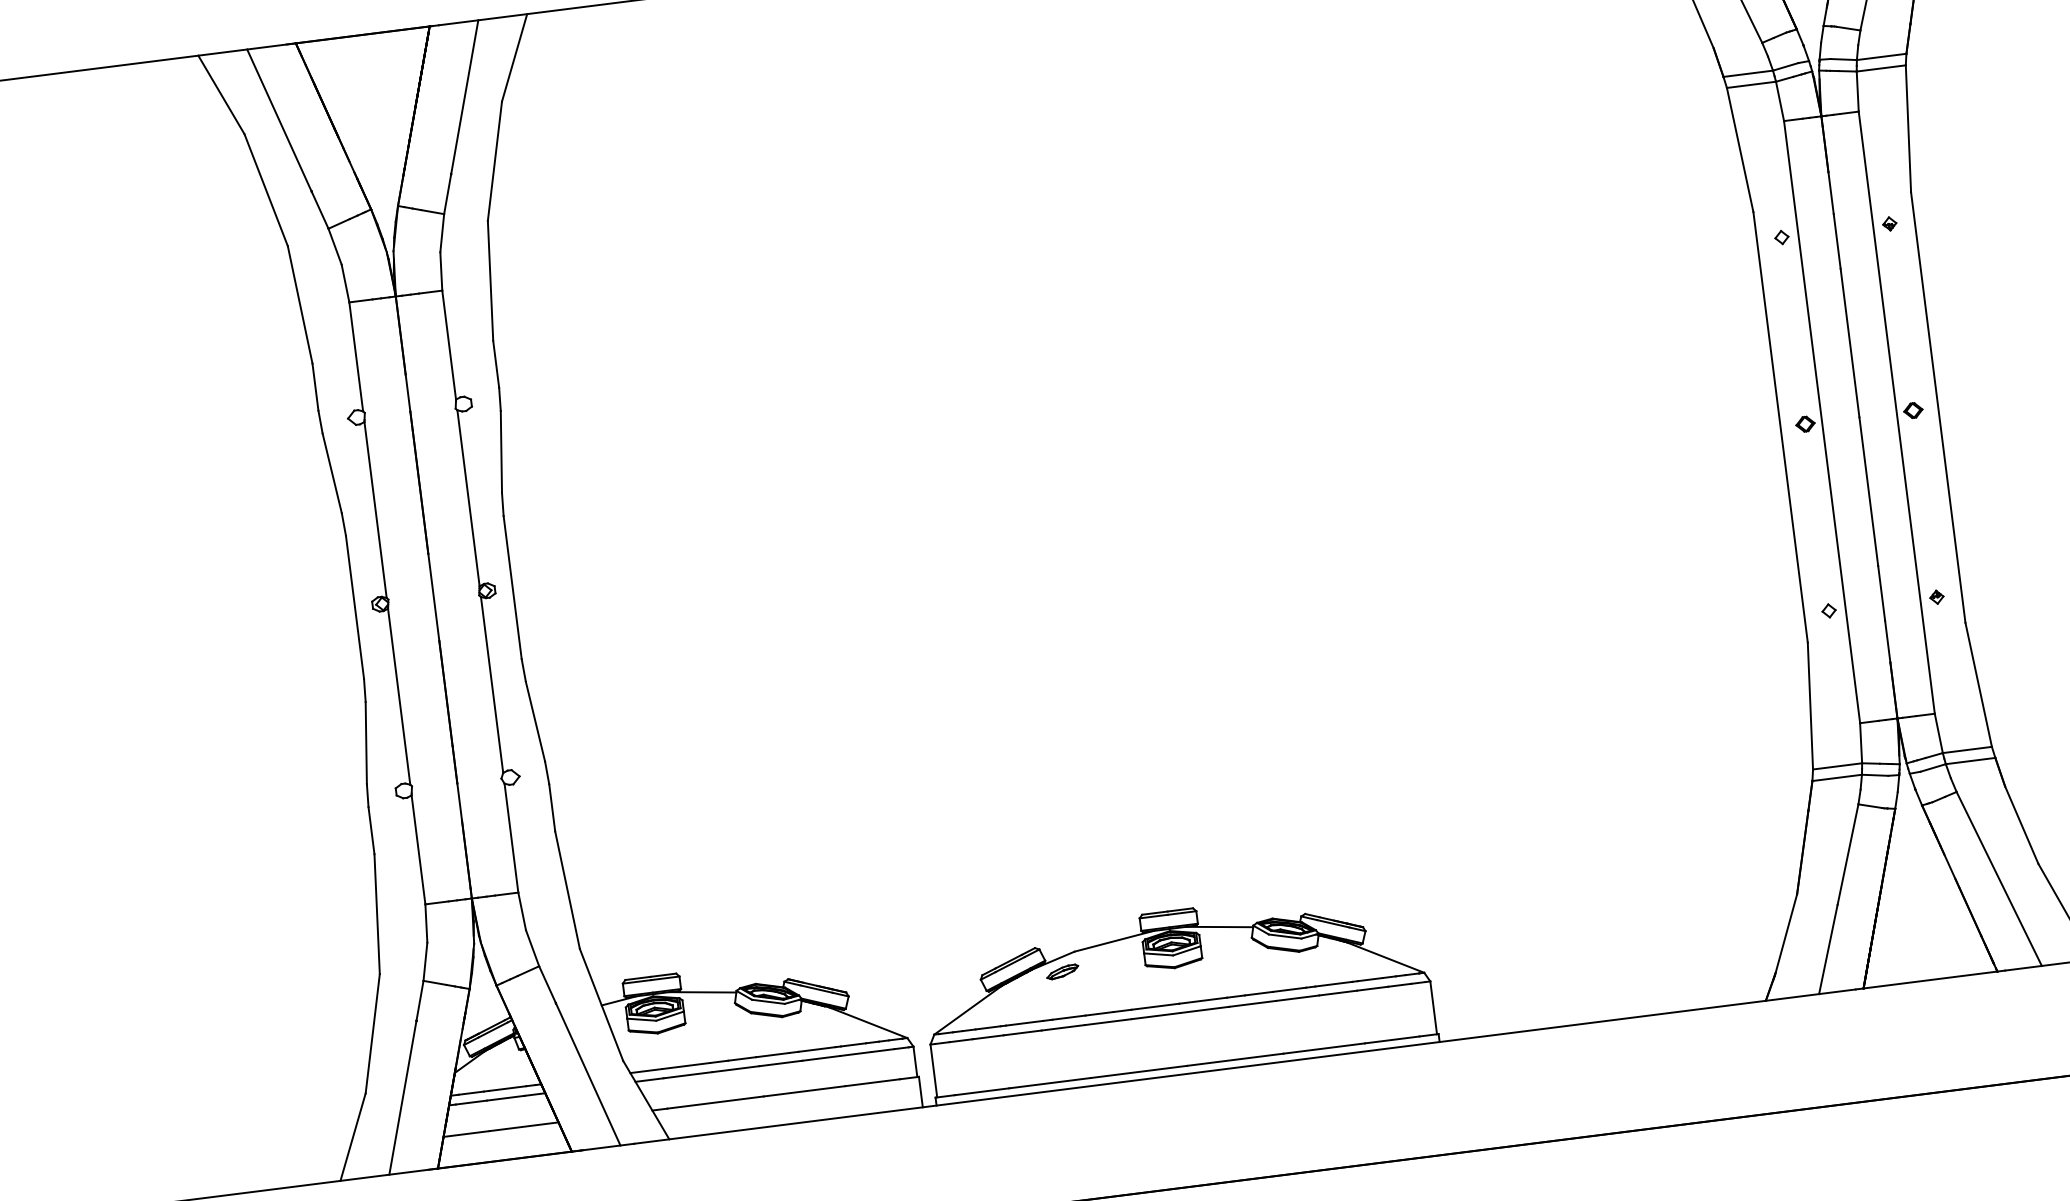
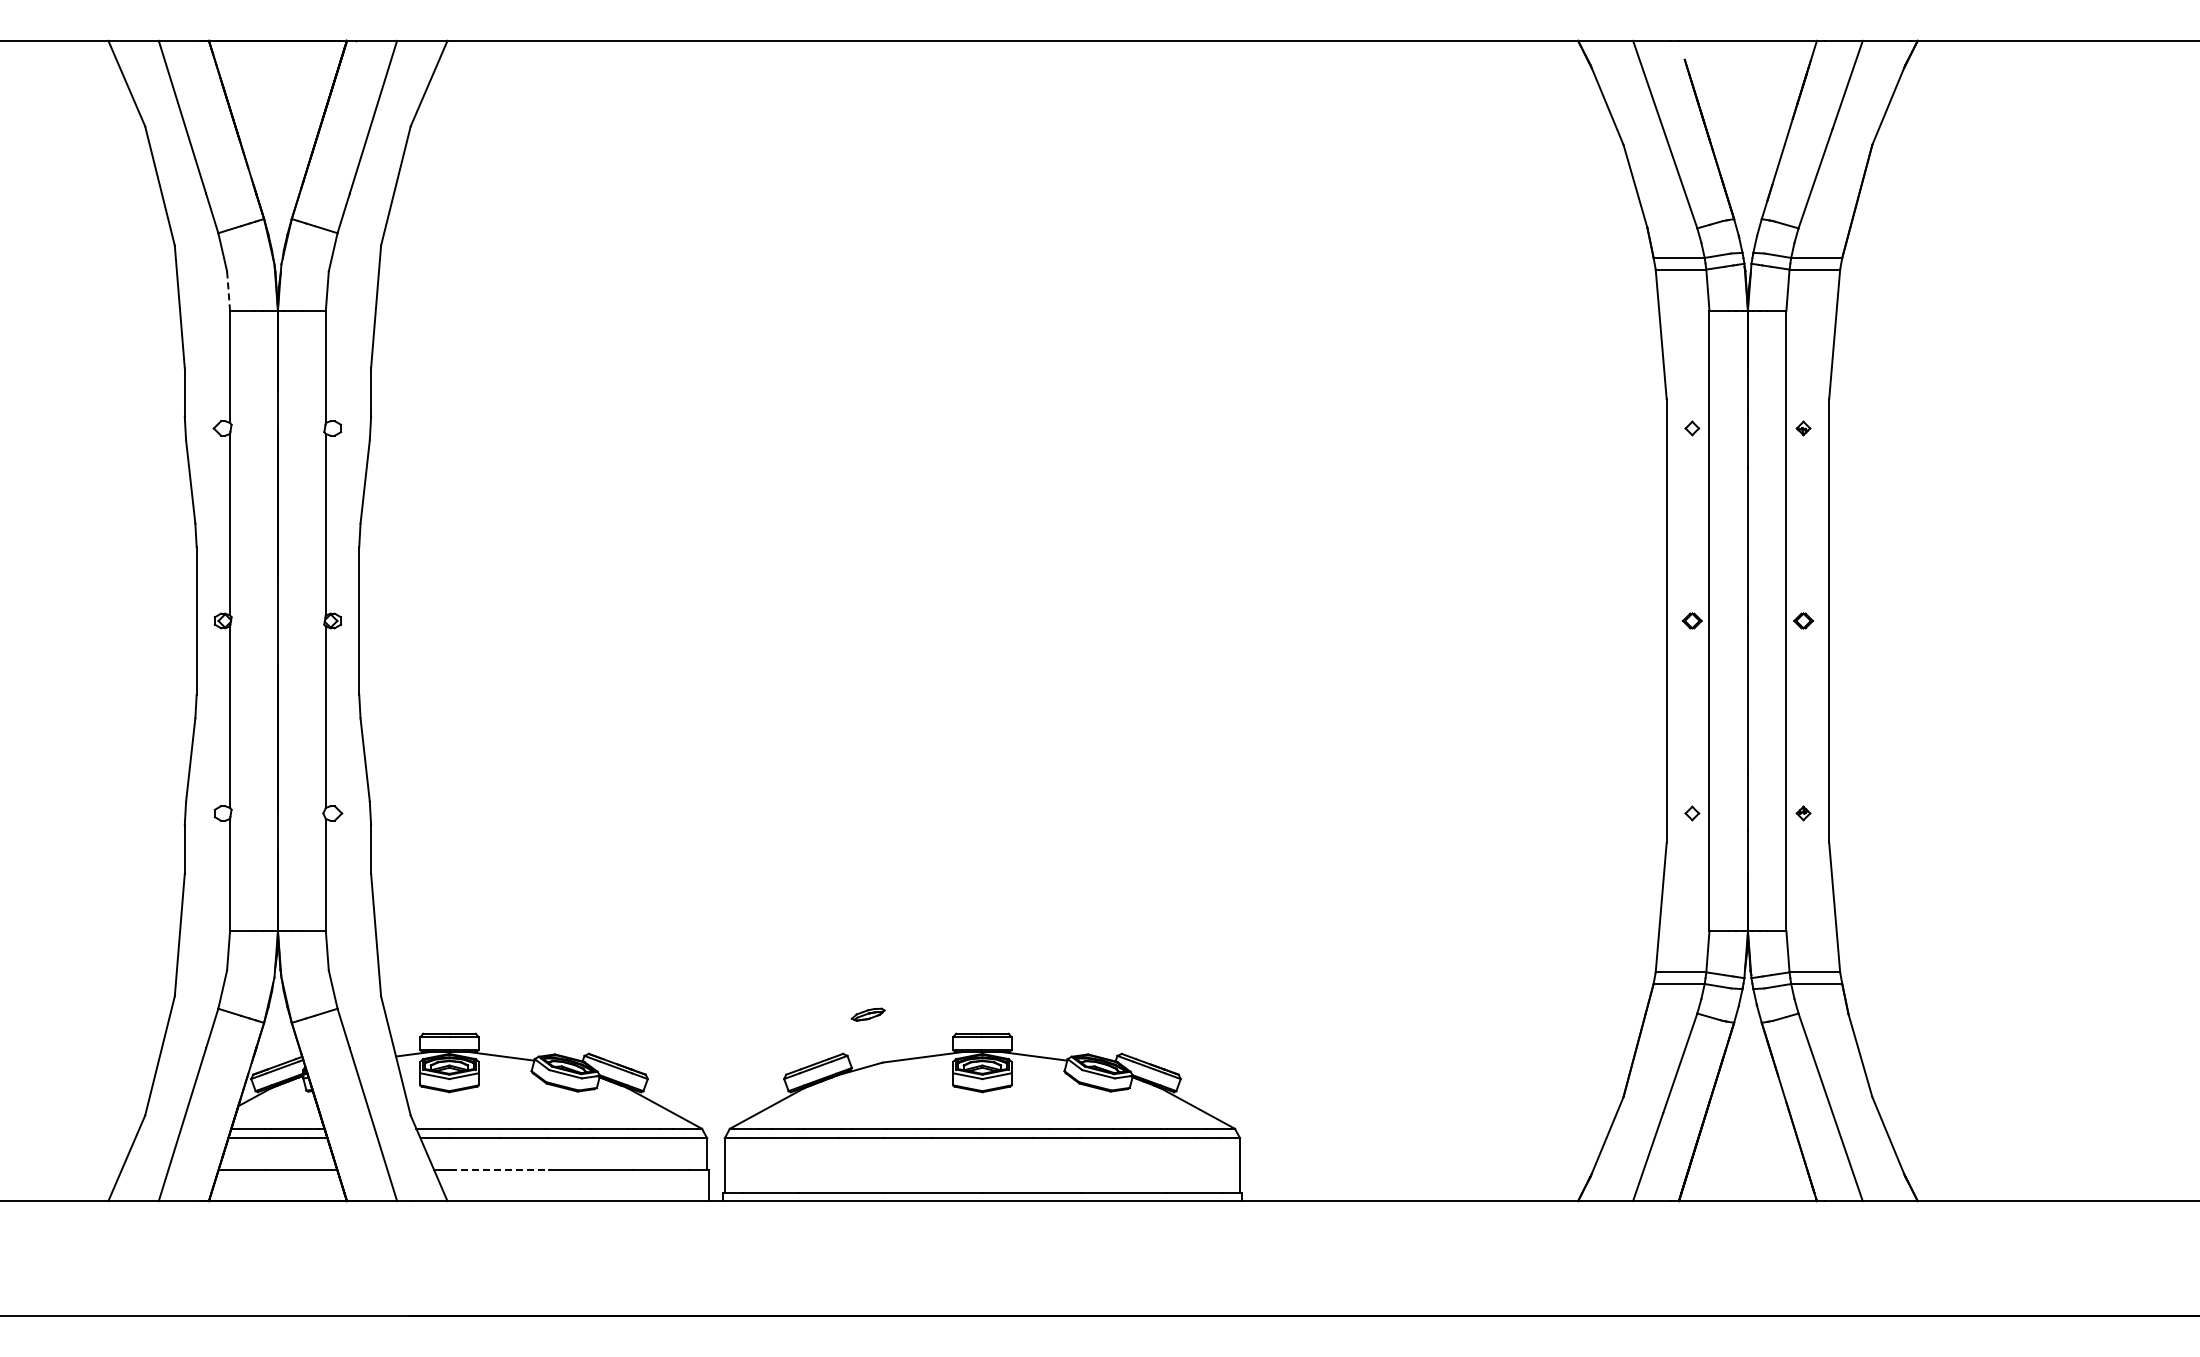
line: (345, 284) -> (228, 291), solid -> dashed
part: (1061, 971) -> (867, 1014), moved
line: (715, 1102) -> (499, 1169), solid -> dashed

